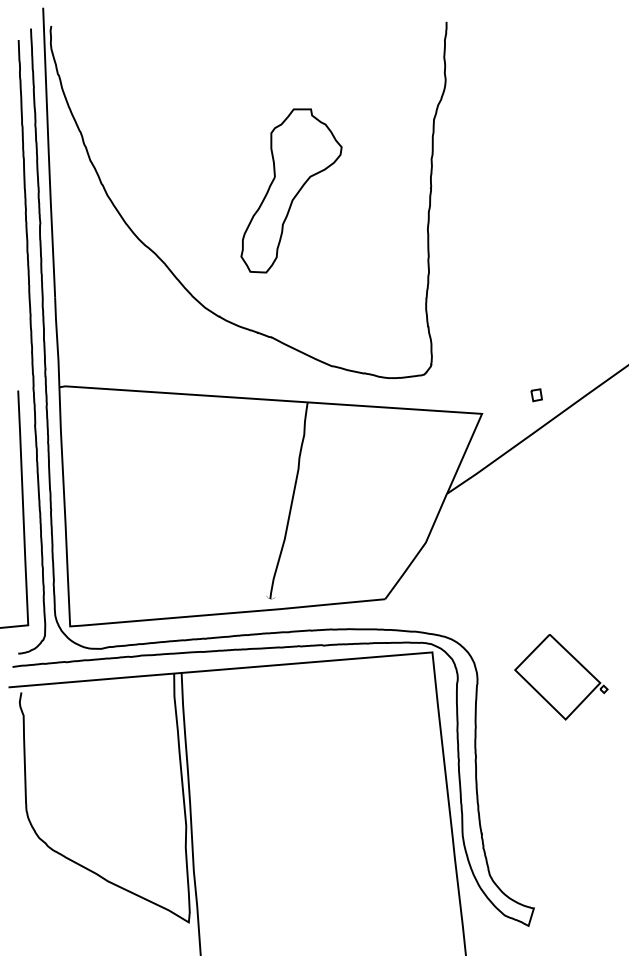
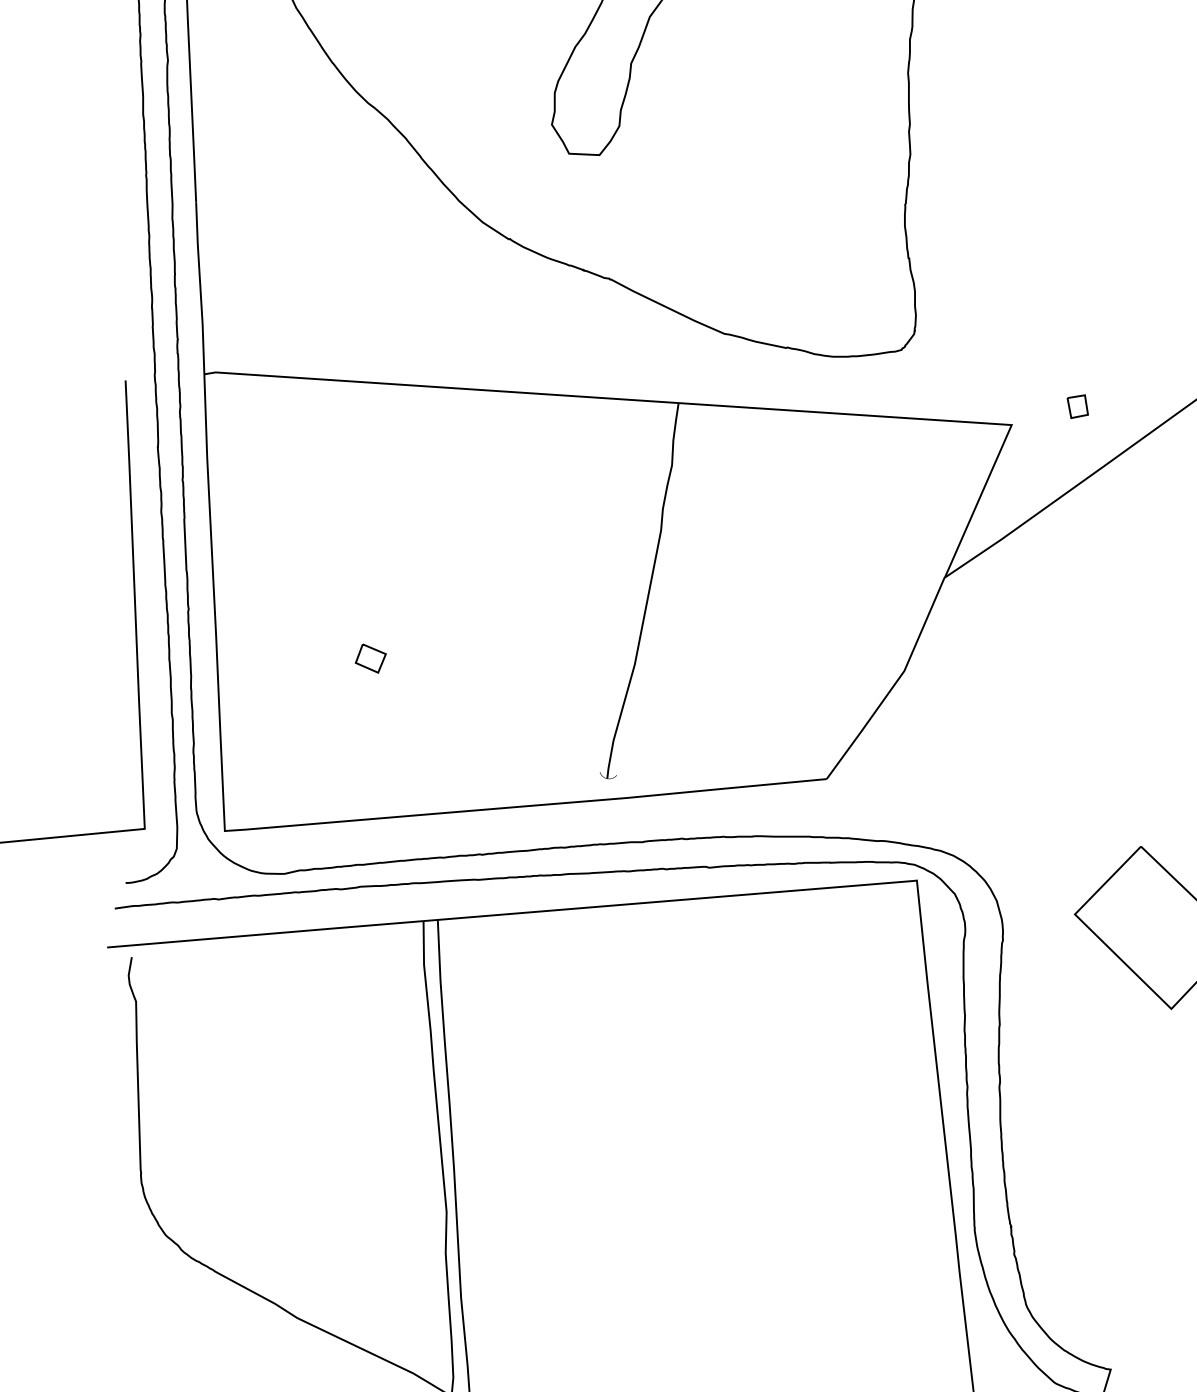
part: (536, 395) -> (1077, 407), moved
part: (146, 536) -> (370, 659), added

